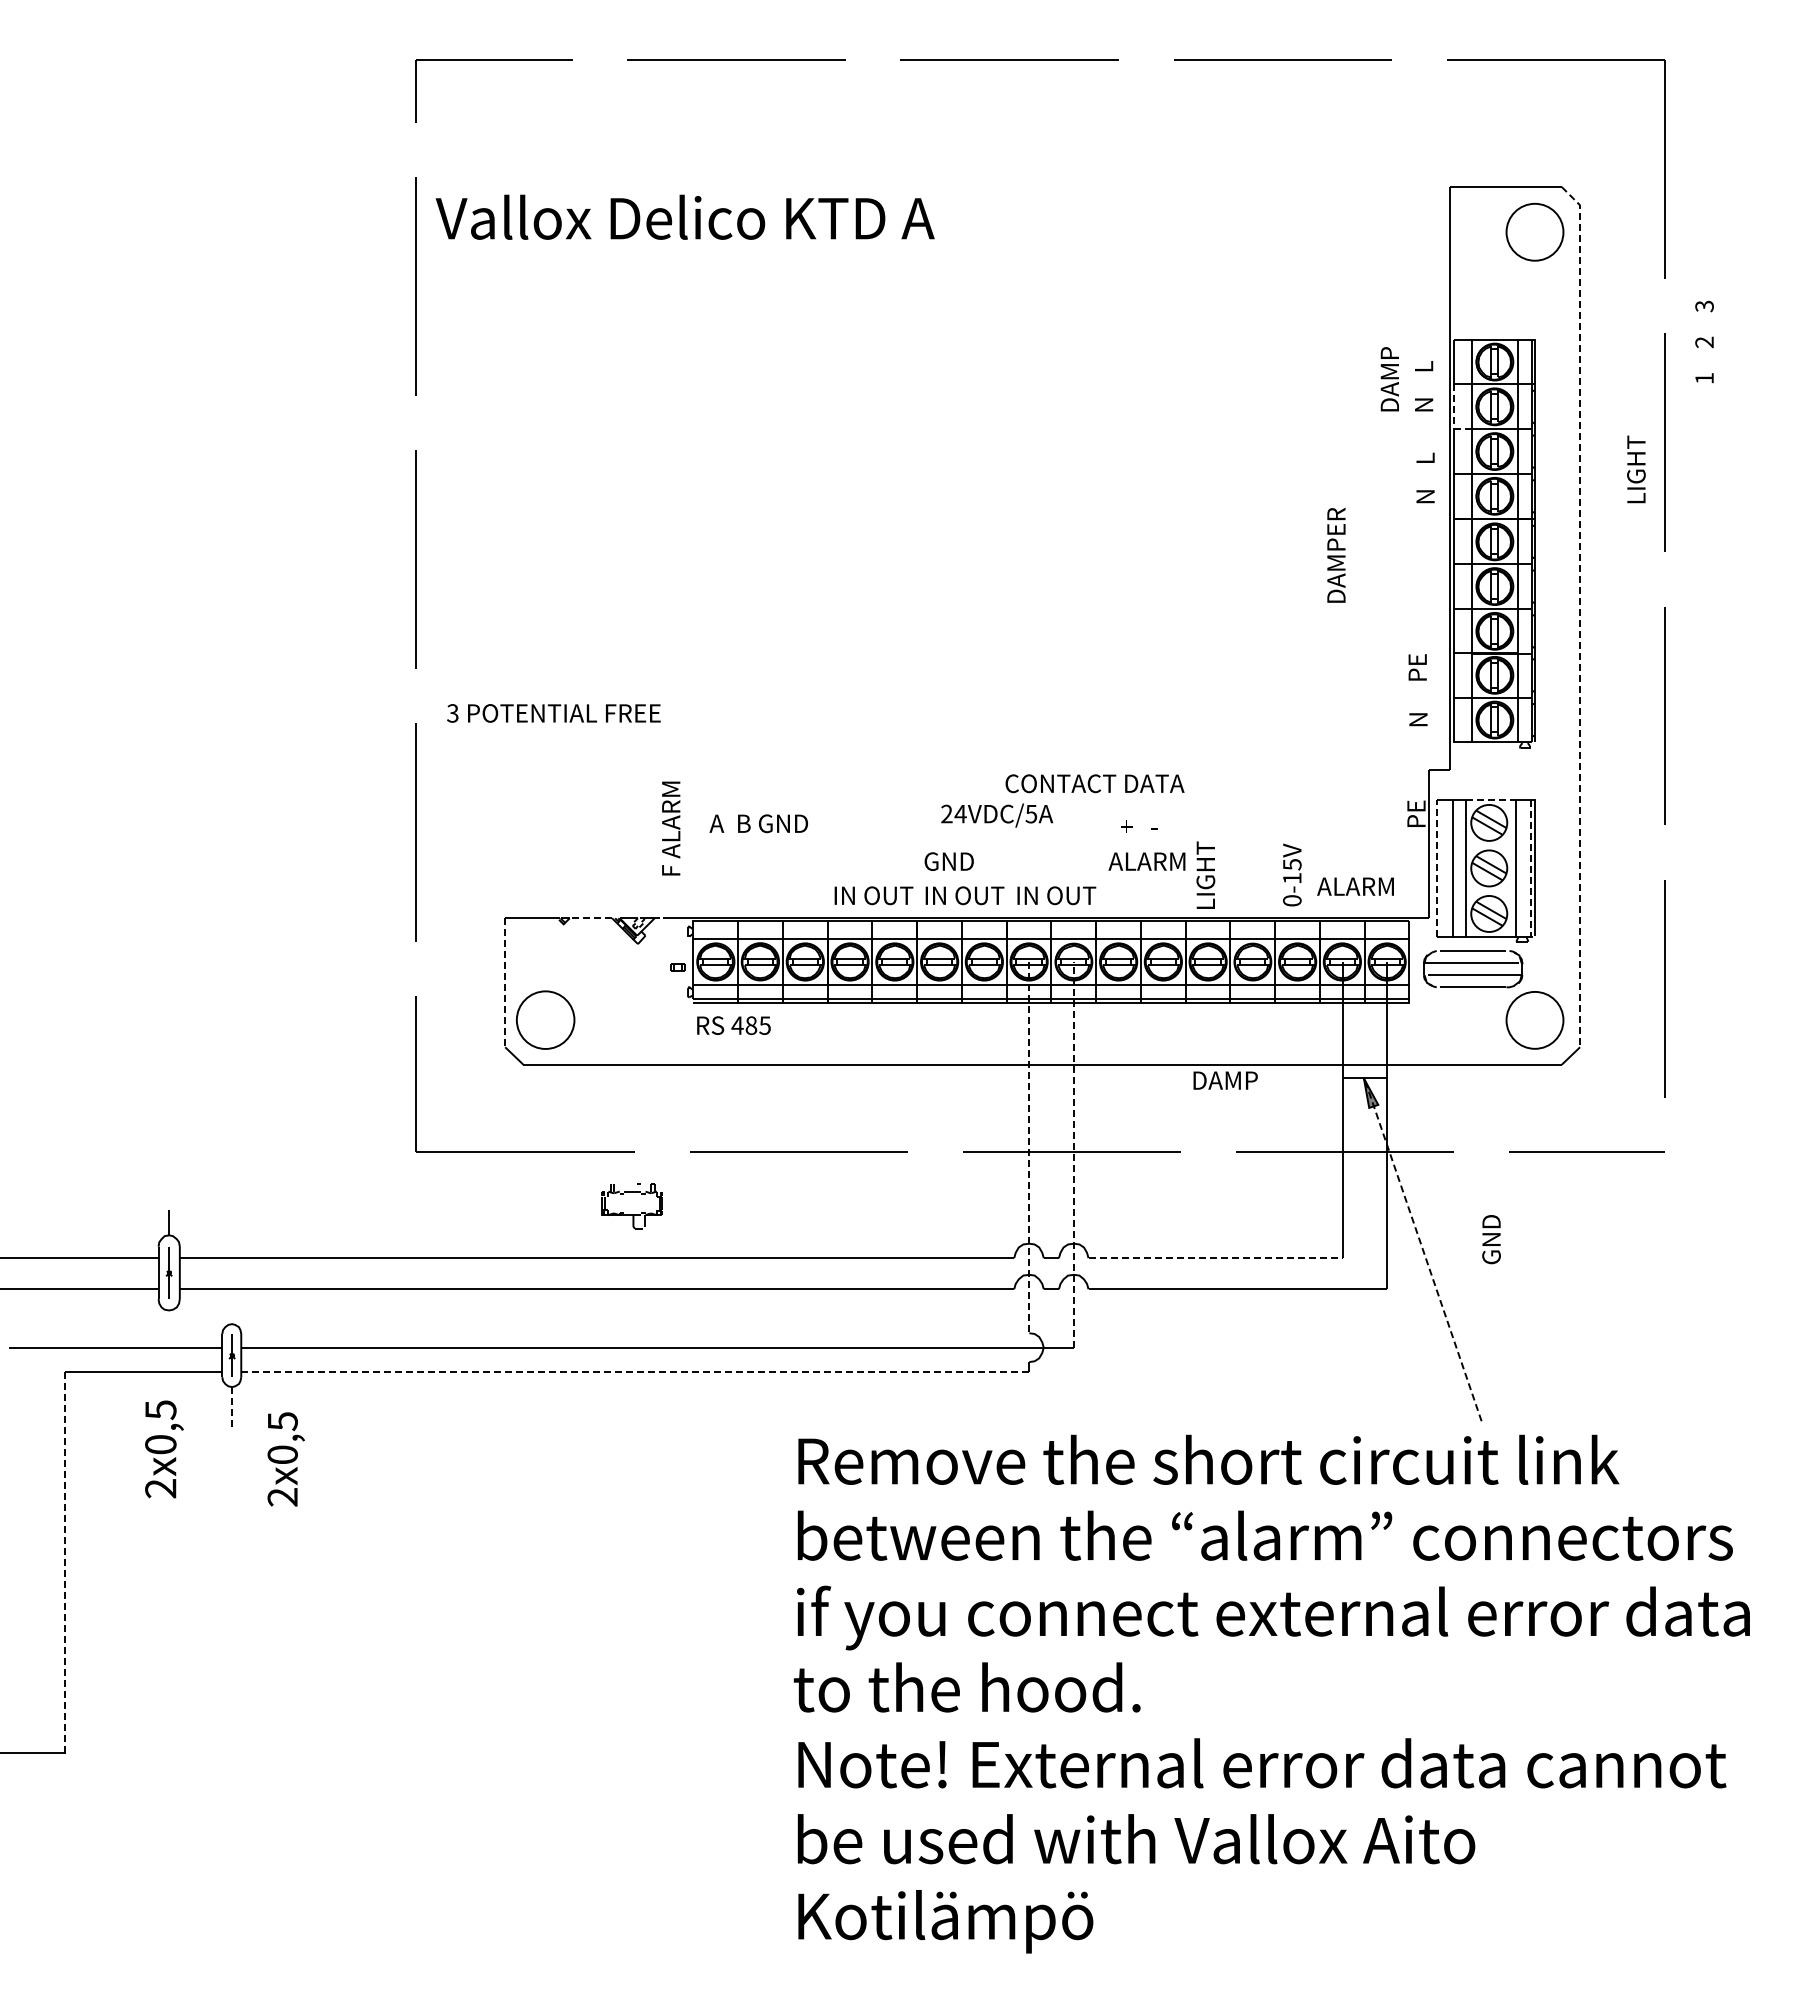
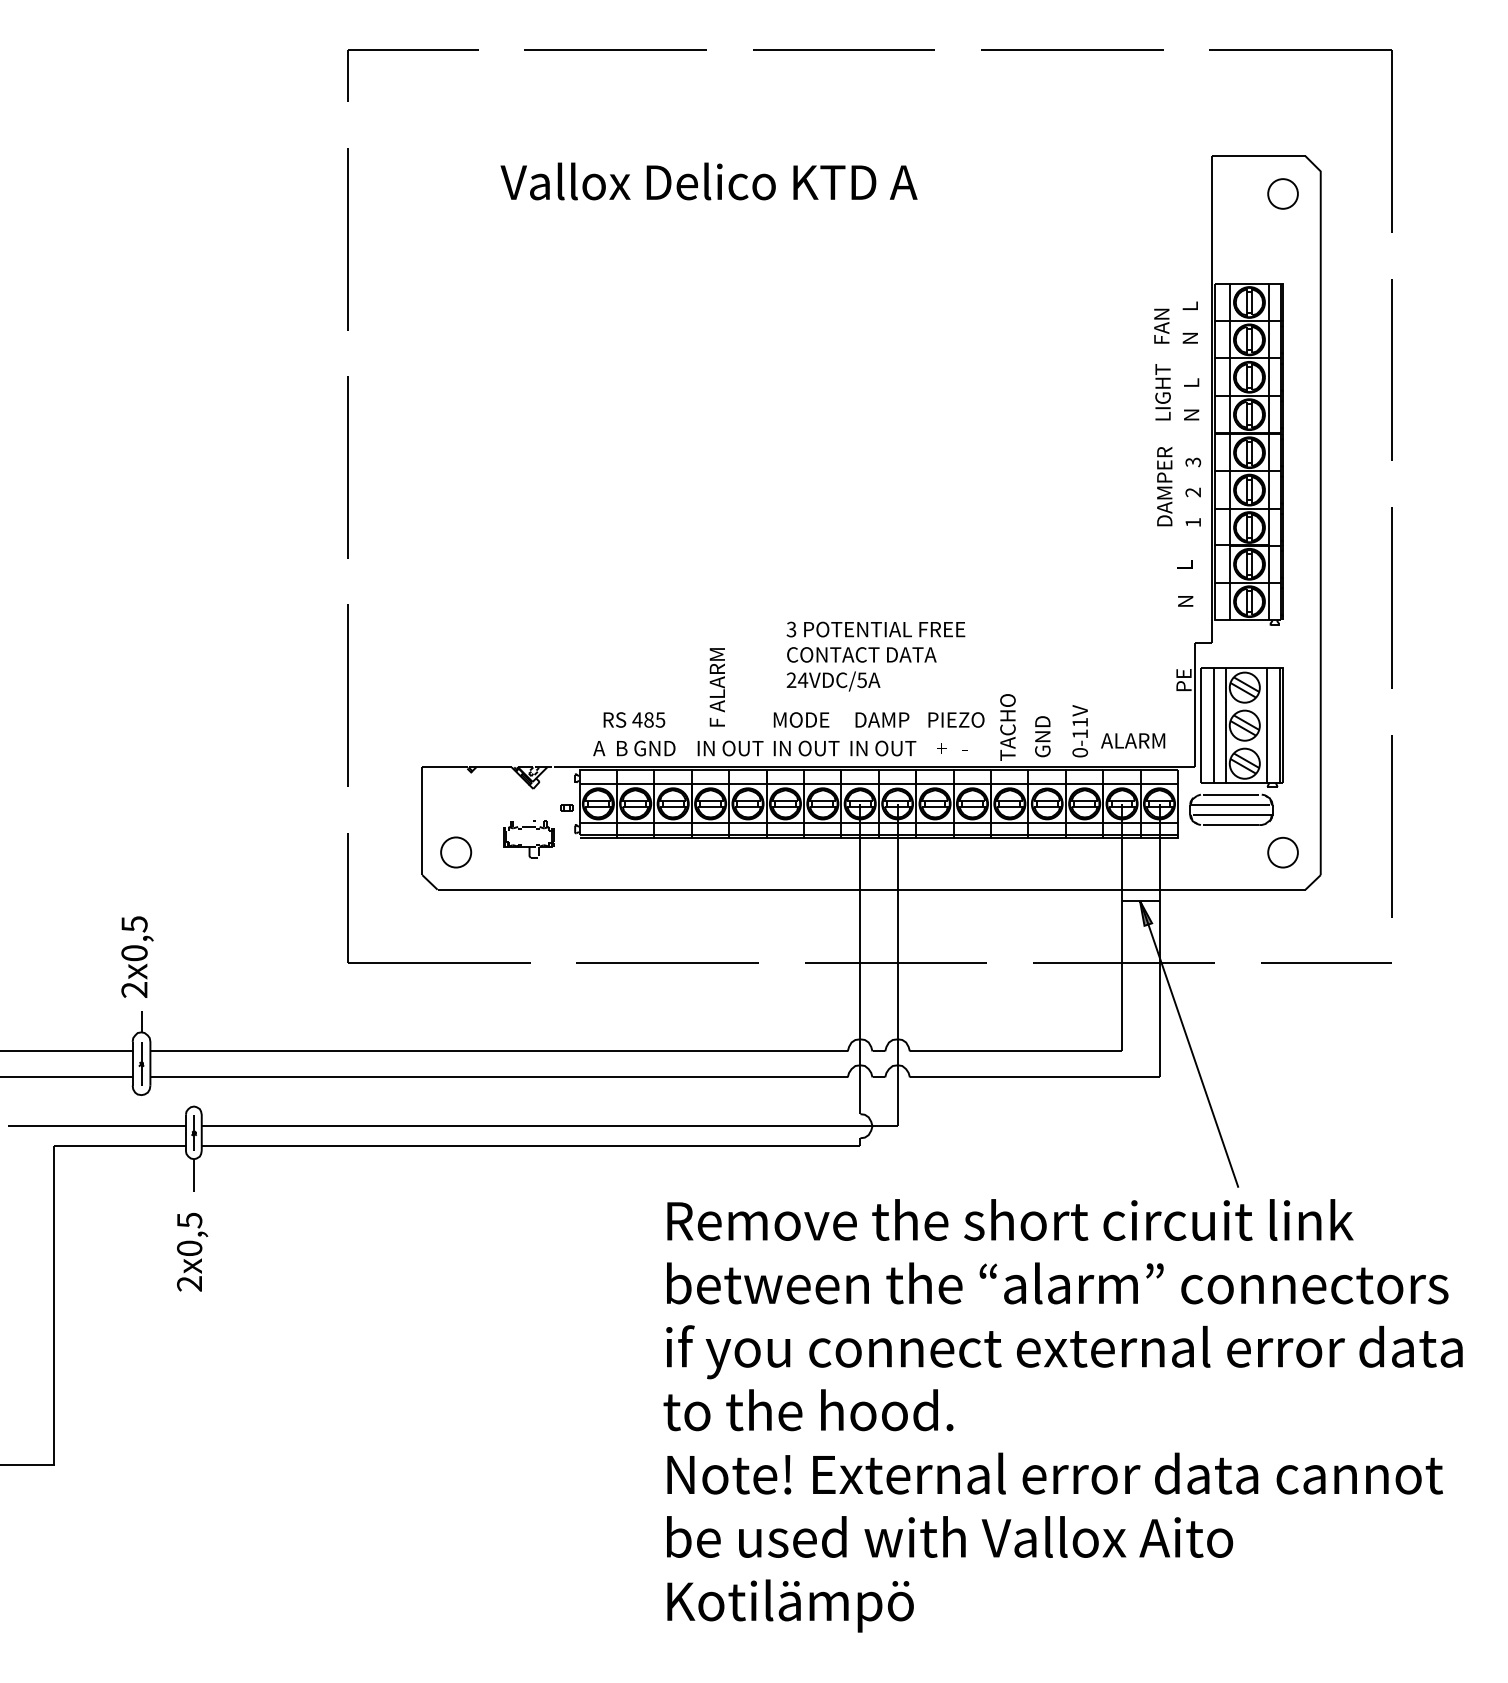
text: (684, 216) -> (708, 180), moved
circle: (1534, 232) -> (1282, 194), size x0.62
text: (1704, 342) -> (1193, 492), moved
text: (1389, 378) -> (1161, 316), DAMP -> FAN
line: (1454, 416) -> (1215, 347), dashed -> solid
text: (1636, 469) -> (1163, 392), moved
text: (1336, 554) -> (1164, 485), moved
line: (1580, 613) -> (1321, 512), dashed -> solid
text: (1417, 667) -> (1184, 557), PE -> L
text: (553, 713) -> (875, 629), moved
text: (1094, 783) -> (861, 654), moved
line: (1491, 799) -> (1246, 668), dashed -> solid
text: (758, 823) -> (634, 748), moved
text: (1139, 826) -> (952, 748), moved
text: (671, 828) -> (717, 687), moved
text: (958, 861) -> (801, 719), GND -> MODE
text: (1146, 861) -> (958, 719), ALARM -> PIEZO
text: (1292, 864) -> (1080, 722), 0-15V -> 0-11V
line: (1436, 867) -> (1200, 724), dashed -> solid
text: (1205, 870) -> (1007, 727), LIGHT -> TACHO
line: (1530, 871) -> (1279, 728), dashed -> solid
line: (590, 918) -> (493, 767), dashed -> solid
line: (505, 983) -> (422, 821), dashed -> solid
circle: (545, 1020) -> (456, 852), size x0.62
circle: (1534, 1020) -> (1282, 852), size x0.62
text: (733, 1025) -> (634, 719), moved
text: (1225, 1080) -> (882, 719), moved
line: (1029, 1148) -> (860, 959), dashed -> solid
line: (1074, 1154) -> (898, 964), dashed -> solid
part: (631, 1214) -> (527, 846), moved
text: (1491, 1239) -> (1042, 736), moved
line: (1422, 1249) -> (1189, 1044), dashed -> solid
line: (1216, 1258) -> (1016, 1051), dashed -> solid
line: (635, 1371) -> (531, 1146), dashed -> solid
line: (232, 1406) -> (194, 1175), dashed -> solid
text: (164, 1449) -> (137, 957), moved
text: (285, 1459) -> (191, 1252), moved
line: (64, 1562) -> (54, 1305), dashed -> solid

